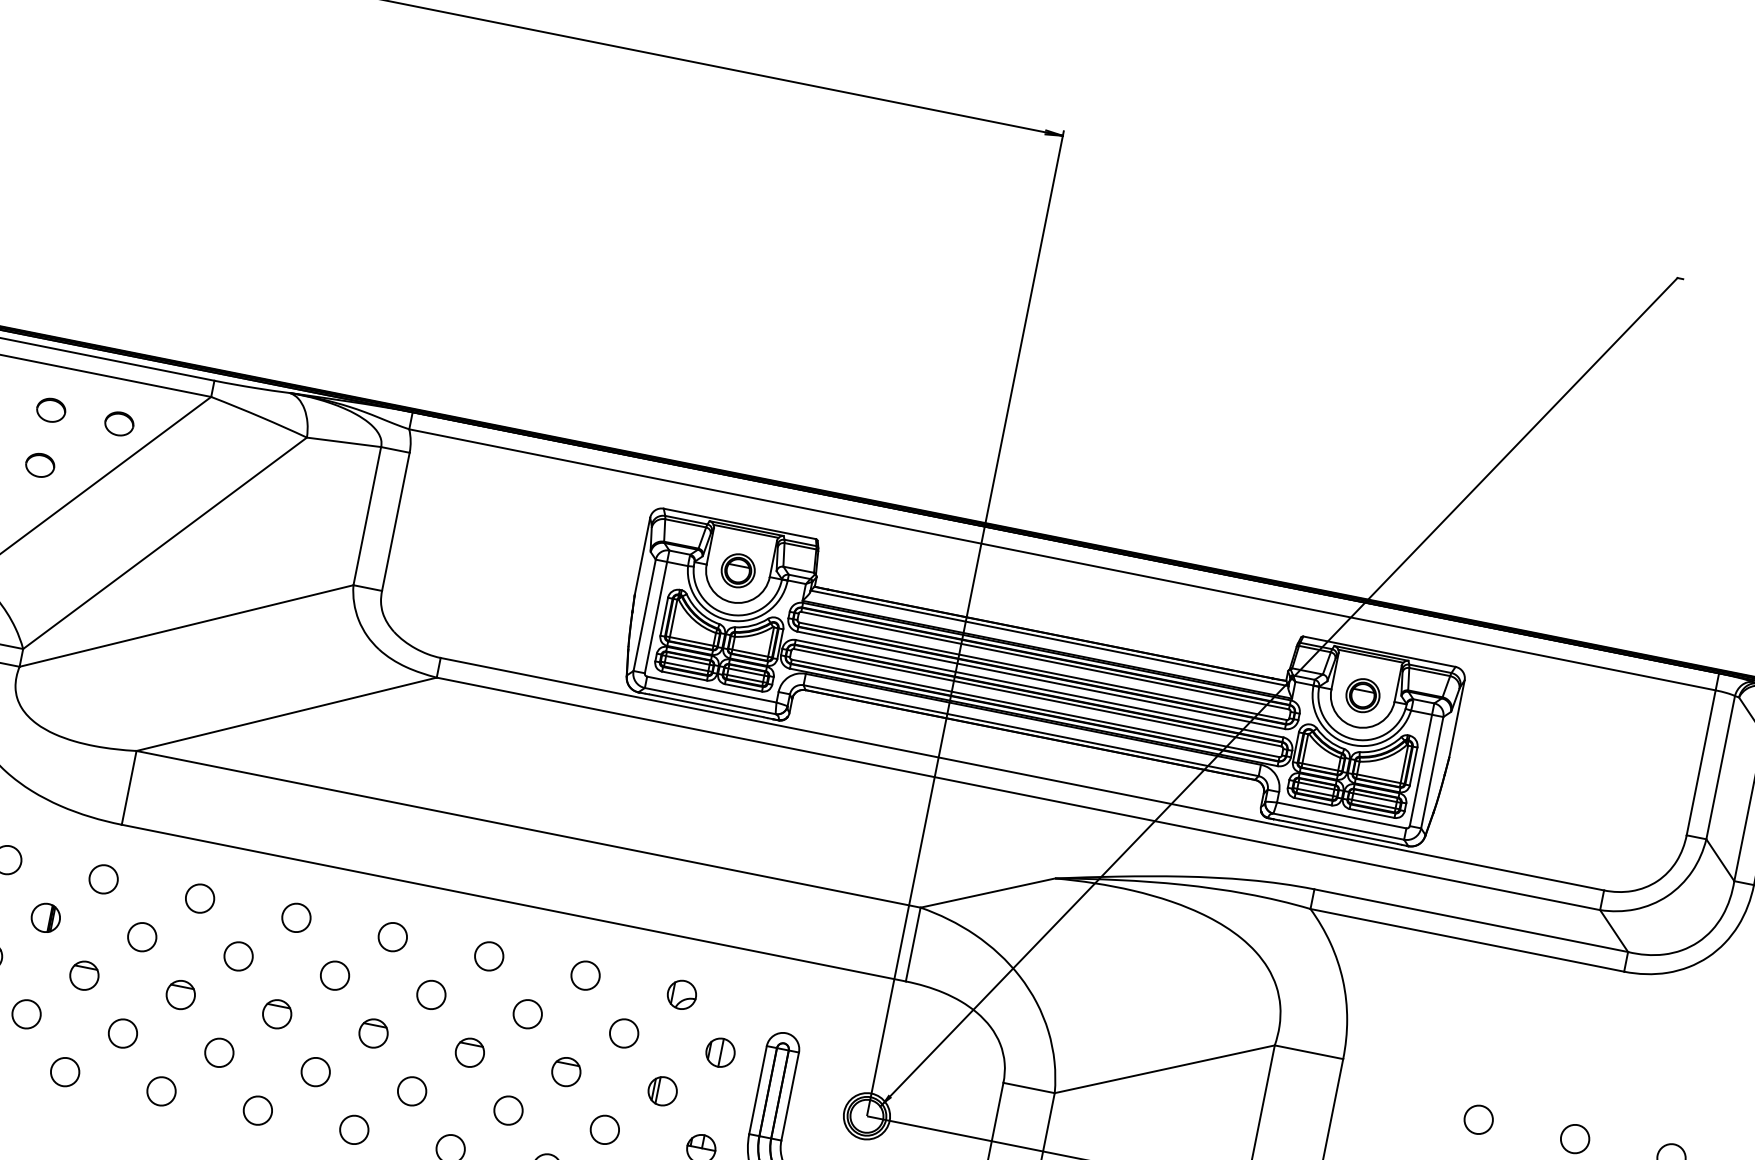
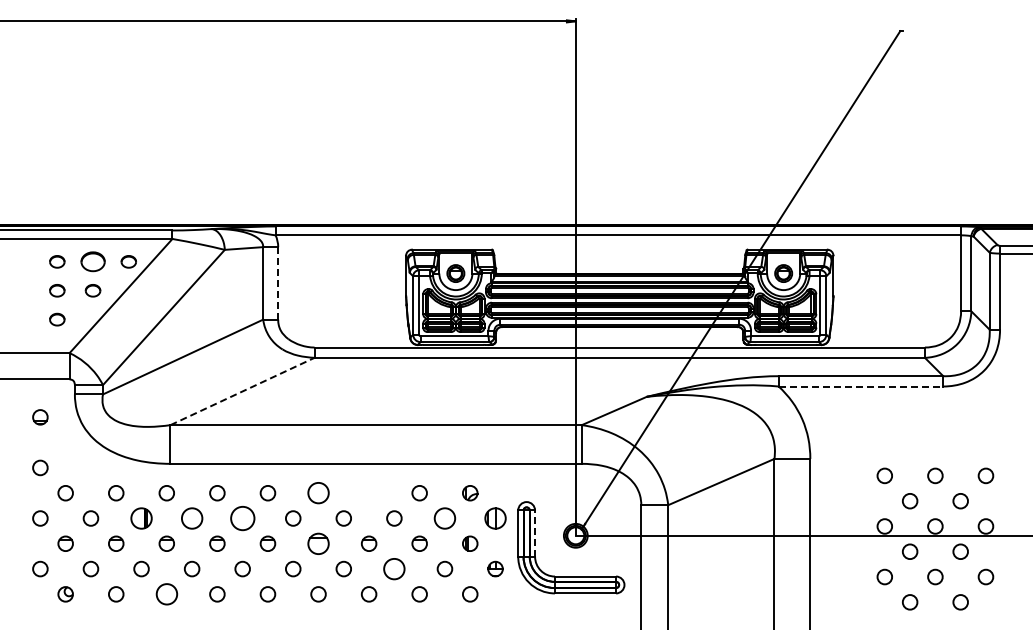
part: (50, 409) -> (92, 261), size x1.6
line: (396, 520) -> (278, 282), solid -> dashed
line: (286, 714) -> (242, 391), solid -> dashed
part: (45, 917) -> (141, 518), size x1.4
circle: (141, 936) -> (191, 518), size x1.4
circle: (392, 937) -> (318, 493), size x1.4
line: (1468, 940) -> (861, 386), solid -> dashed
circle: (238, 956) -> (242, 518), size x1.6
circle: (489, 957) -> (369, 493), removed
part: (373, 1032) -> (318, 543), size x1.4
circle: (623, 1033) -> (444, 518), size x1.4
part: (720, 1052) -> (495, 518), size x1.4
circle: (64, 1072) -> (166, 594), size x1.4
line: (790, 1096) -> (535, 533), solid -> dashed
circle: (508, 1109) -> (394, 568), size x1.4

